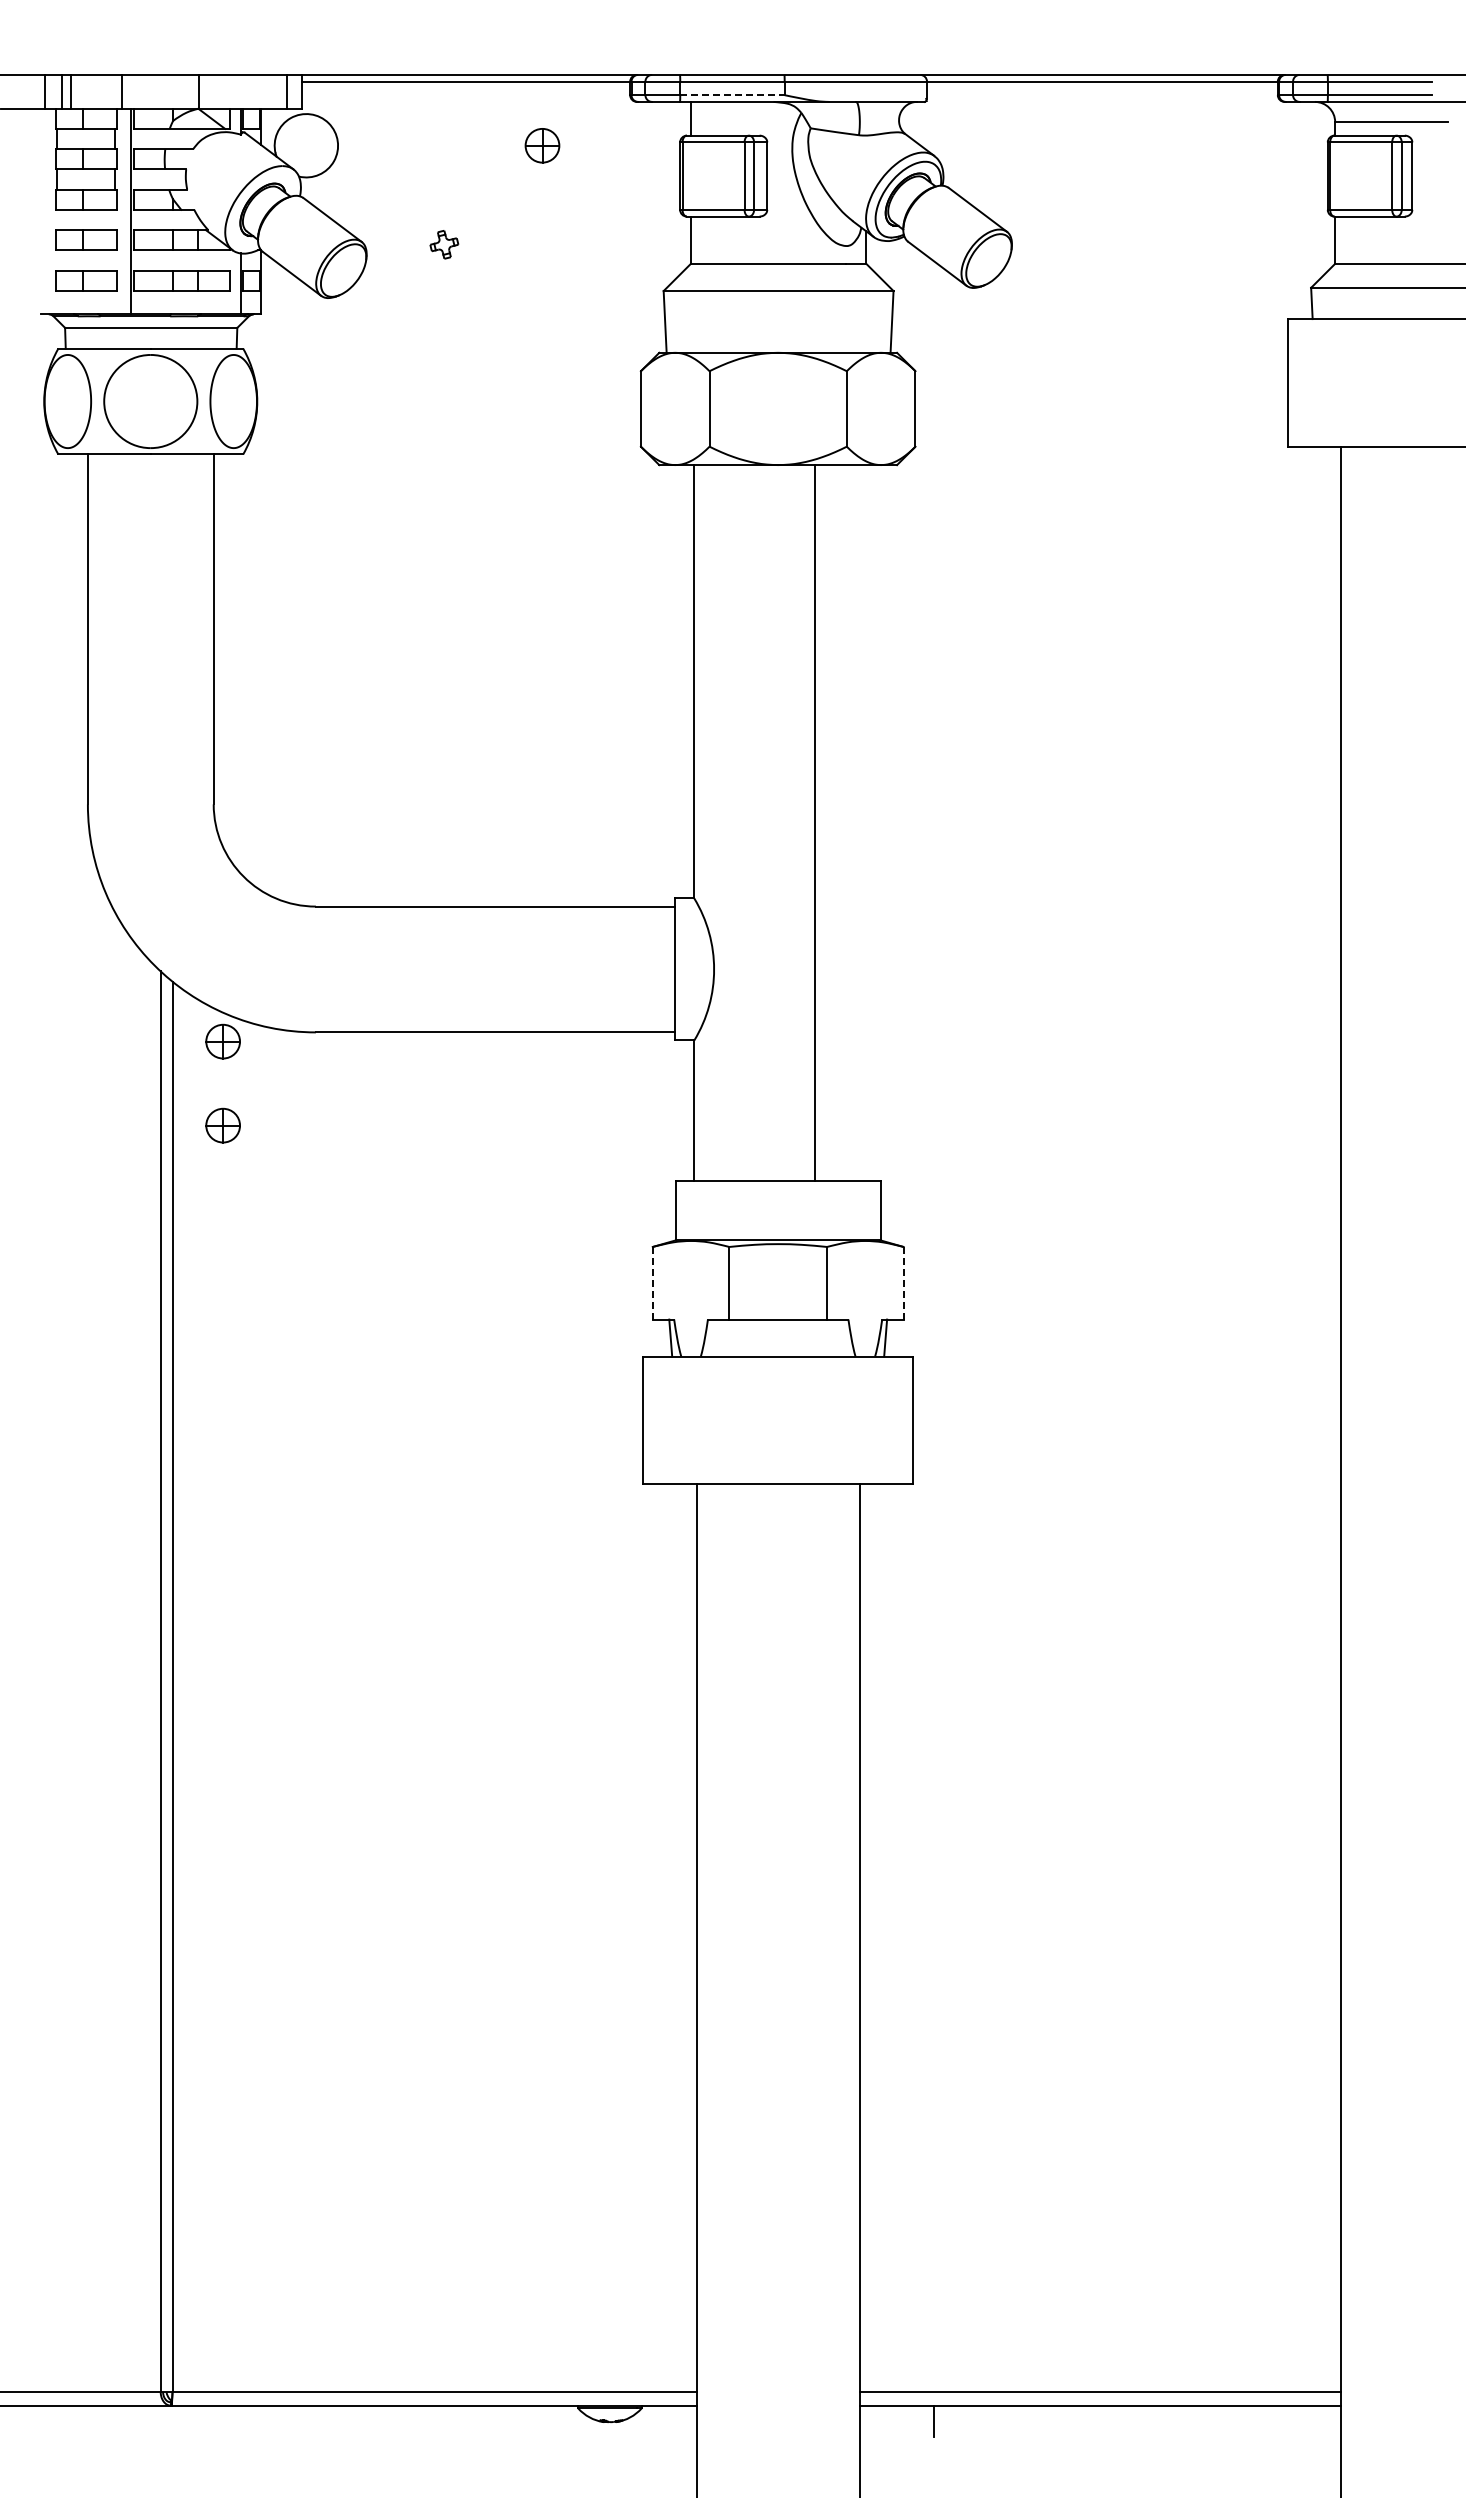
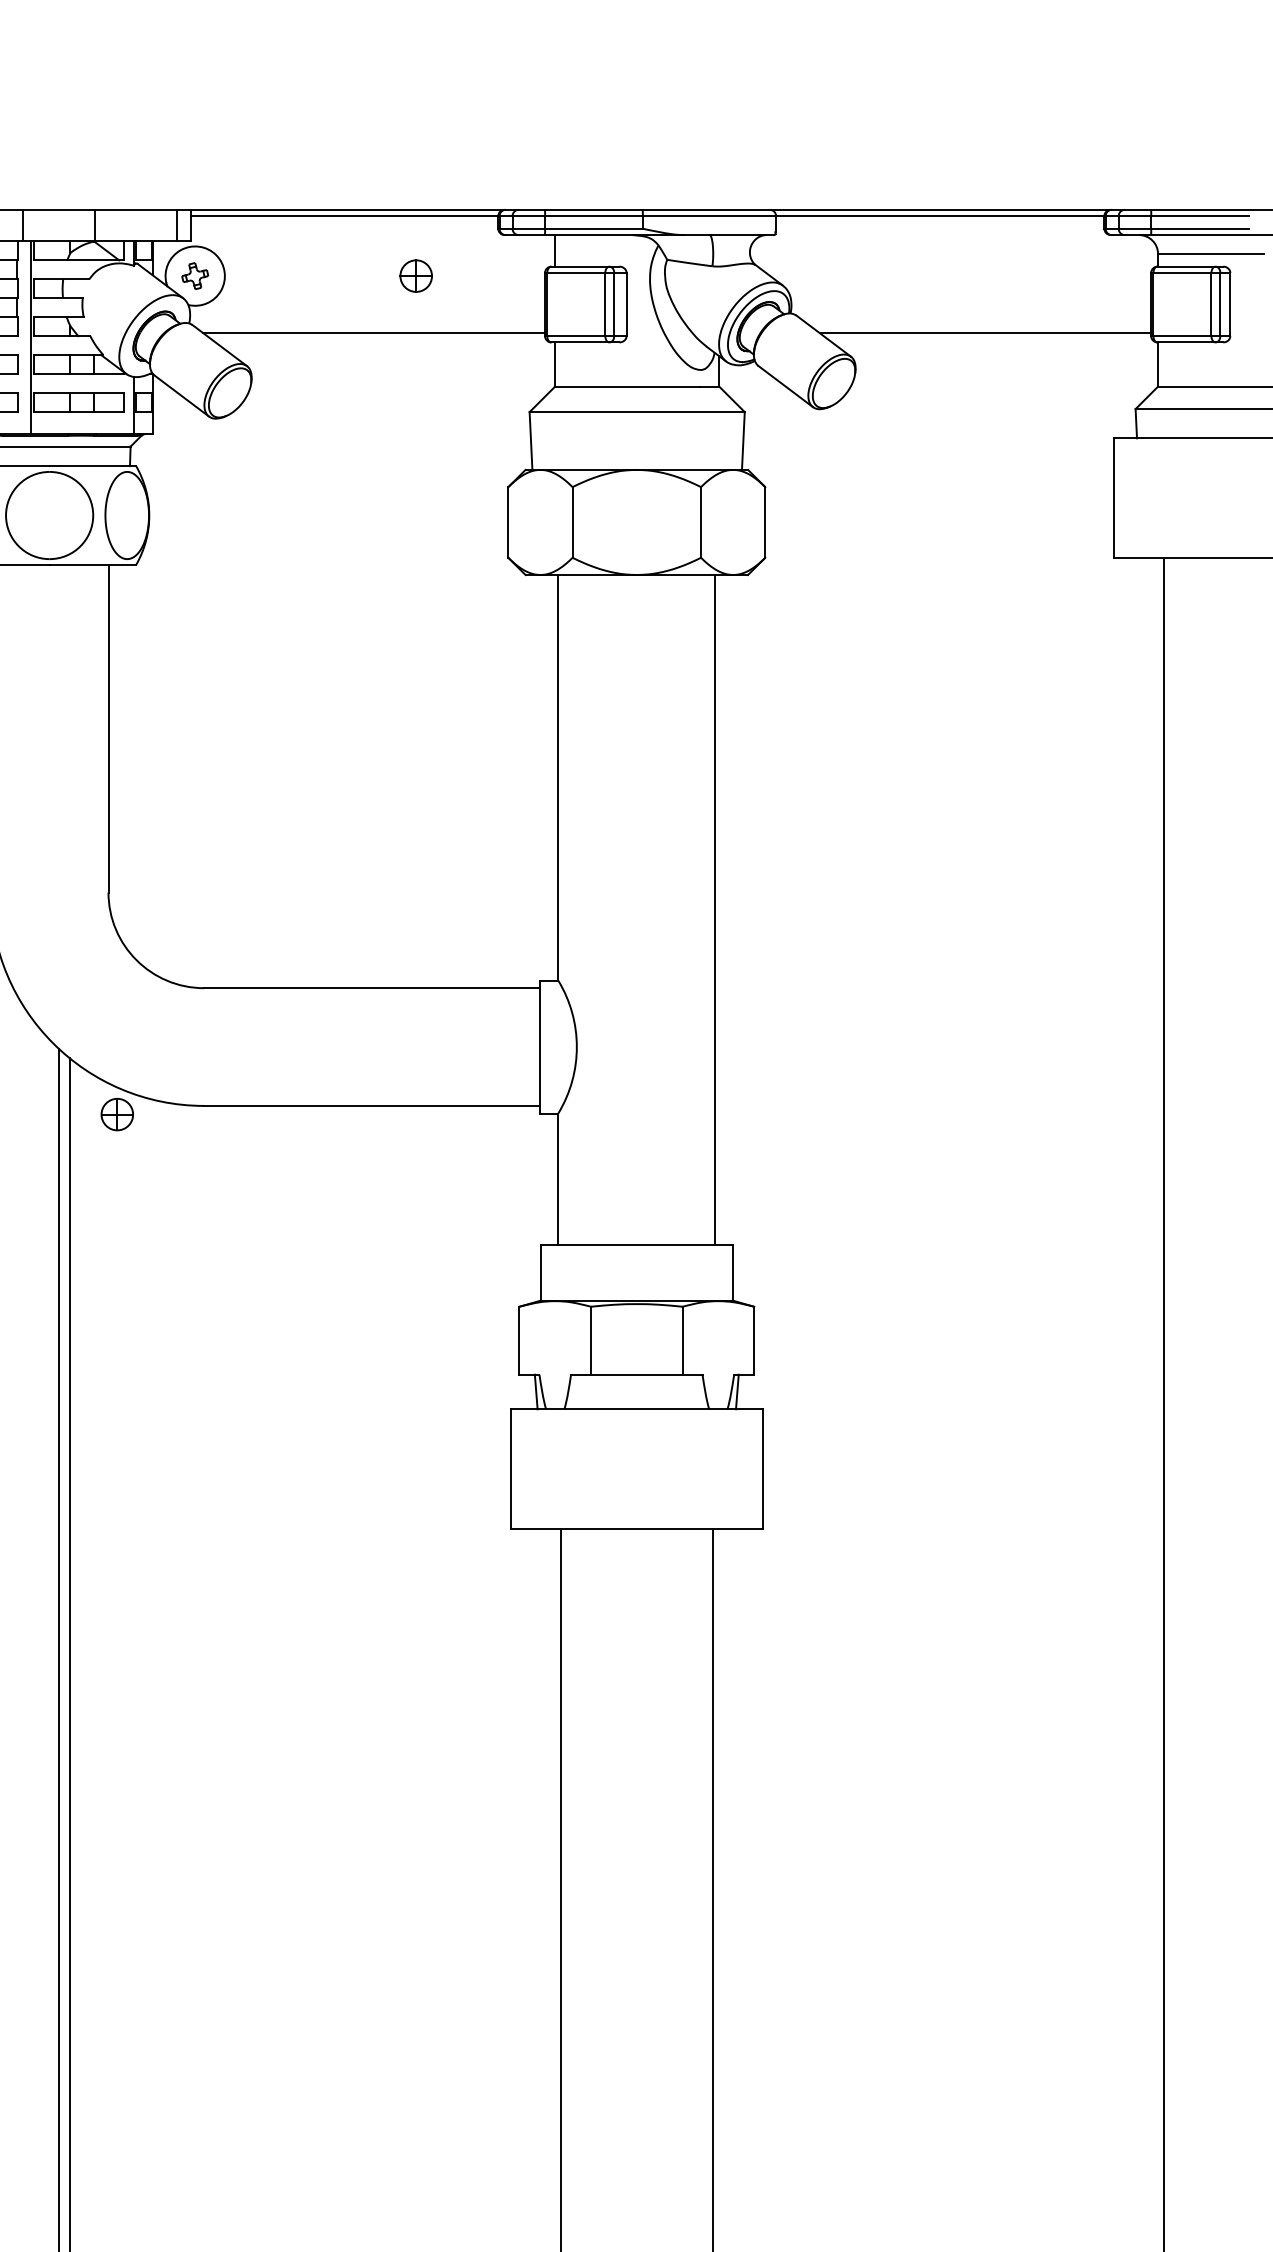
line: (732, 95) -> (594, 229), dashed -> solid
line: (497, 206) -> (374, 332), added
line: (1150, 206) -> (985, 332), added
part: (444, 244) -> (195, 275), moved
line: (815, 822) -> (715, 909), moved
part: (222, 1125) -> (116, 1193), removed
line: (652, 1283) -> (519, 1340), dashed -> solid
line: (903, 1283) -> (754, 1340), dashed -> solid

